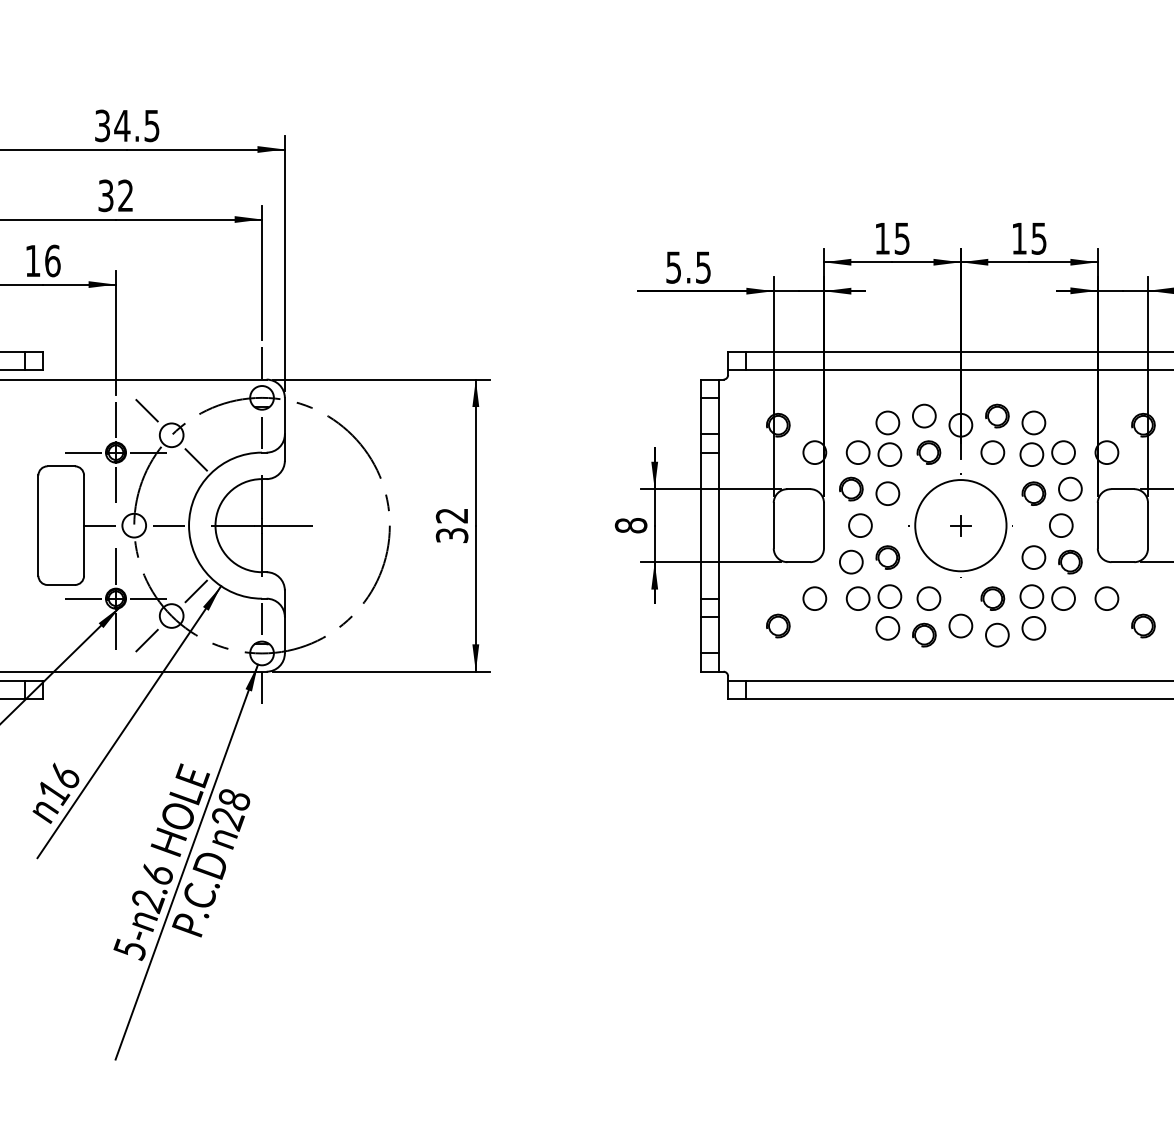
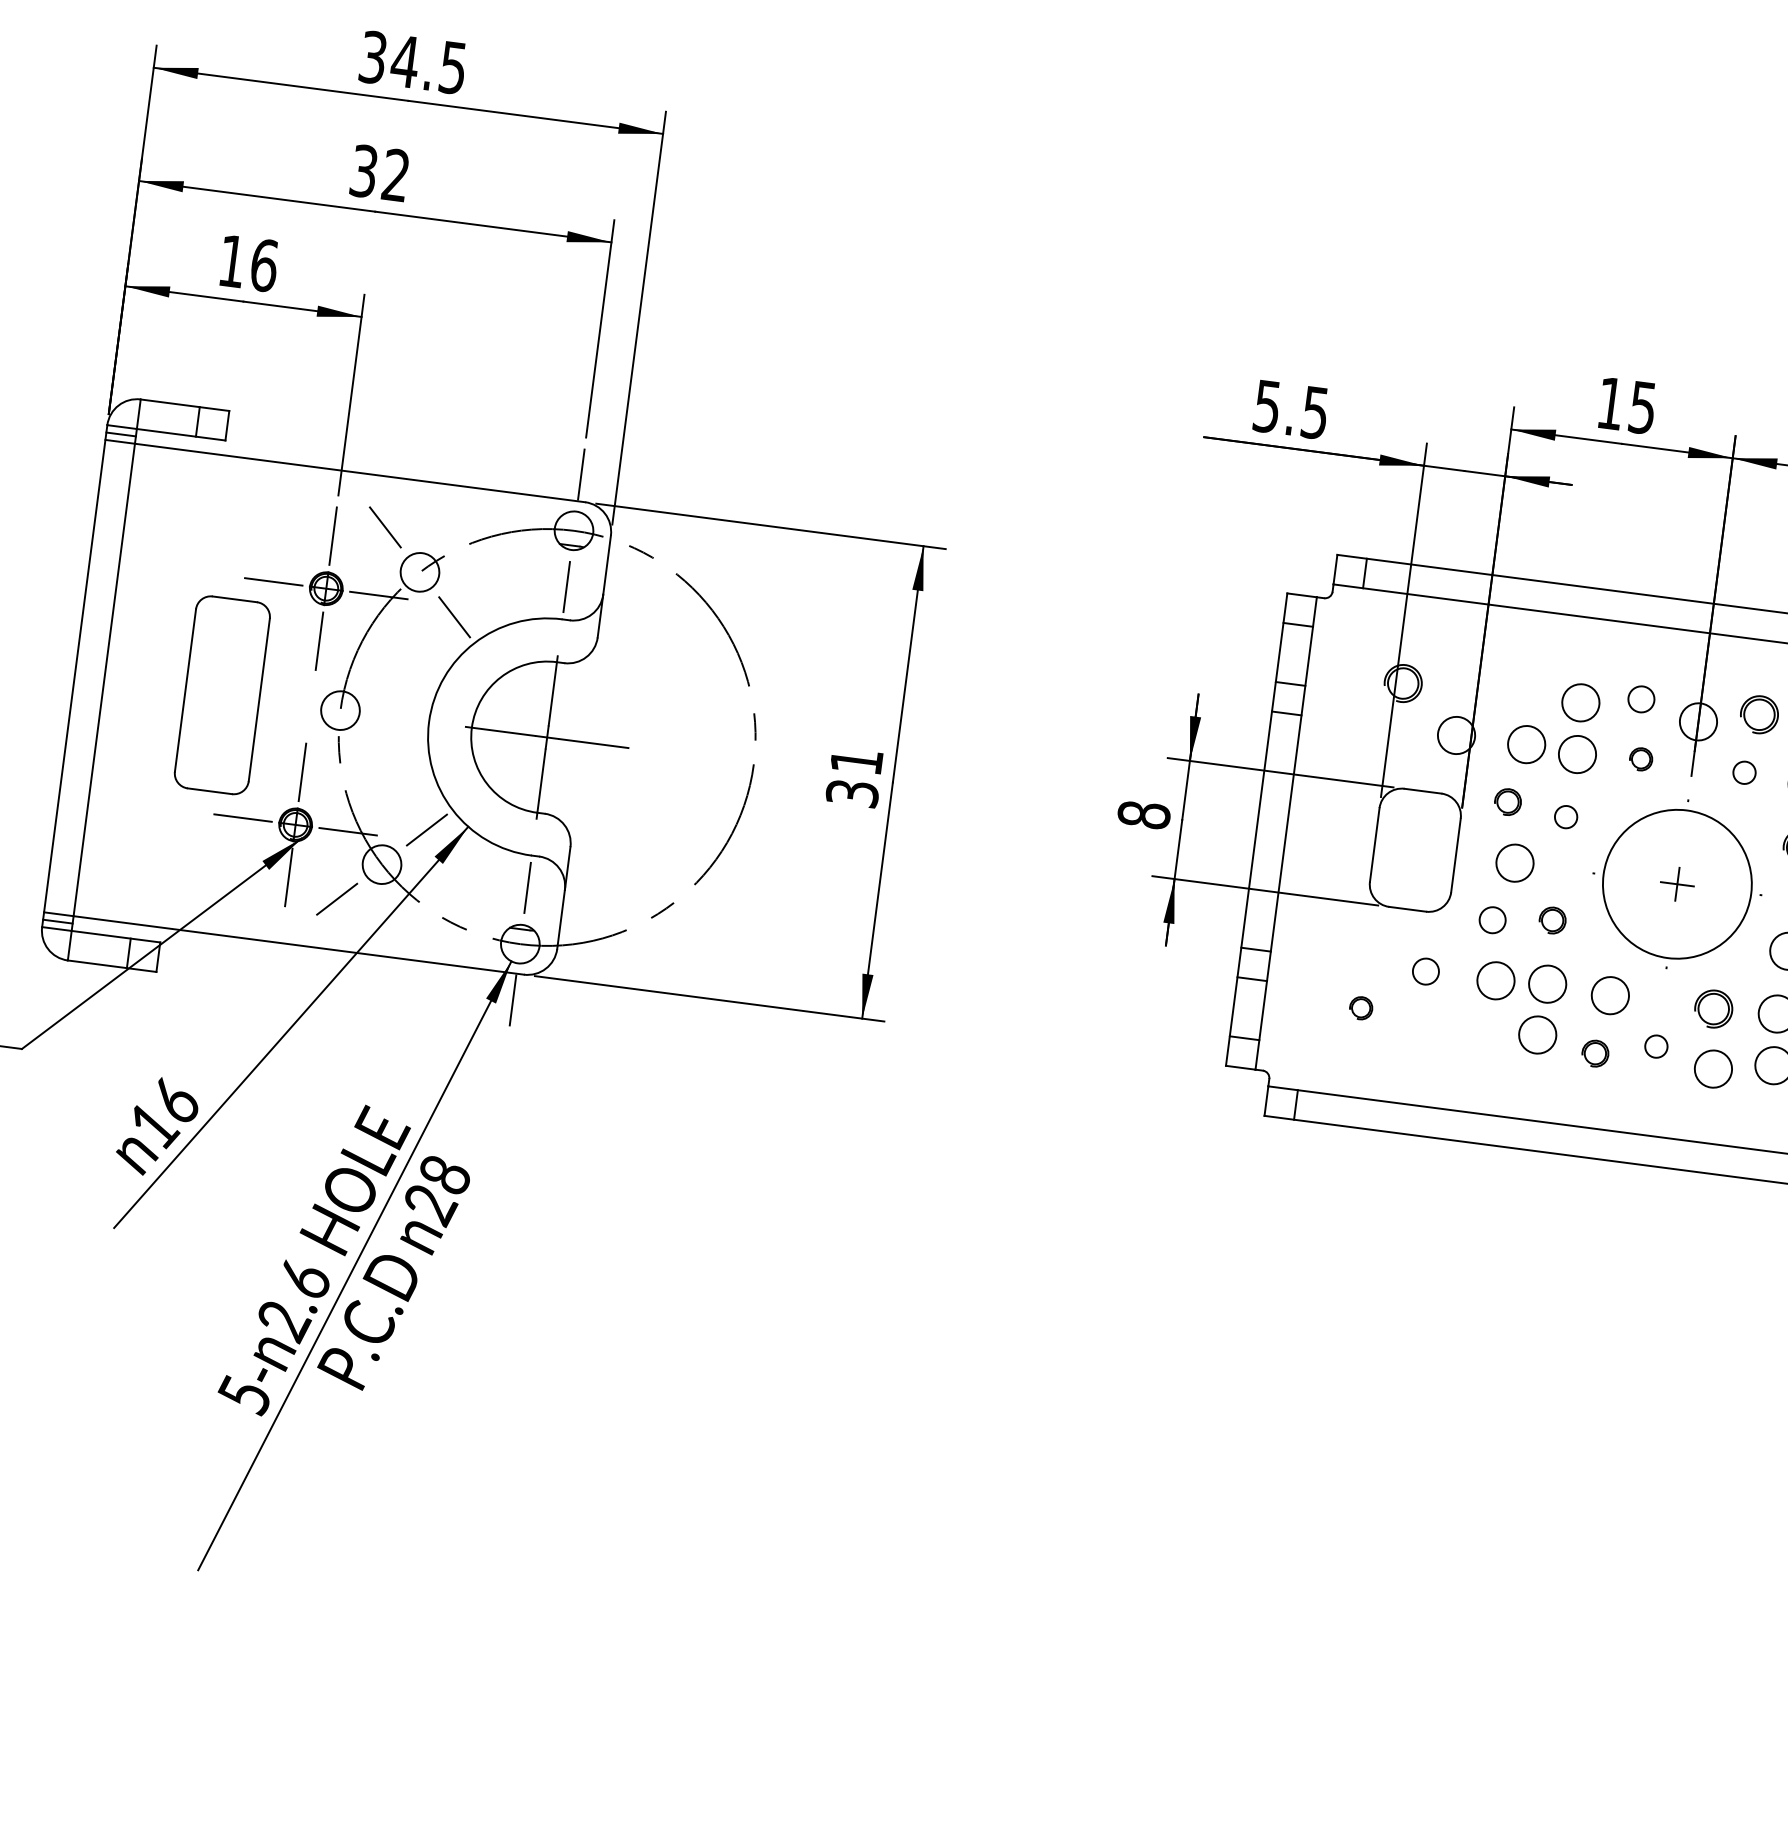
circle: (924, 415) -> (1641, 698), size x0.7
part: (928, 452) -> (1640, 759), size x0.6
circle: (992, 452) -> (1743, 772), size x0.6
part: (851, 488) -> (1508, 801), size x0.7
circle: (887, 493) -> (1565, 816), size x0.6
text: (451, 515) -> (855, 760), 32 -> 31
line: (99, 525) -> (284, 703), removed
line: (168, 525) -> (395, 717), removed
part: (887, 557) -> (1552, 920), size x0.7
circle: (851, 561) -> (1492, 919), size x0.7
circle: (814, 598) -> (1425, 971), size x0.7
part: (778, 625) -> (1361, 1007), size x0.6
circle: (960, 625) -> (1655, 1045), size x0.6
part: (924, 634) -> (1595, 1052), size x0.7

